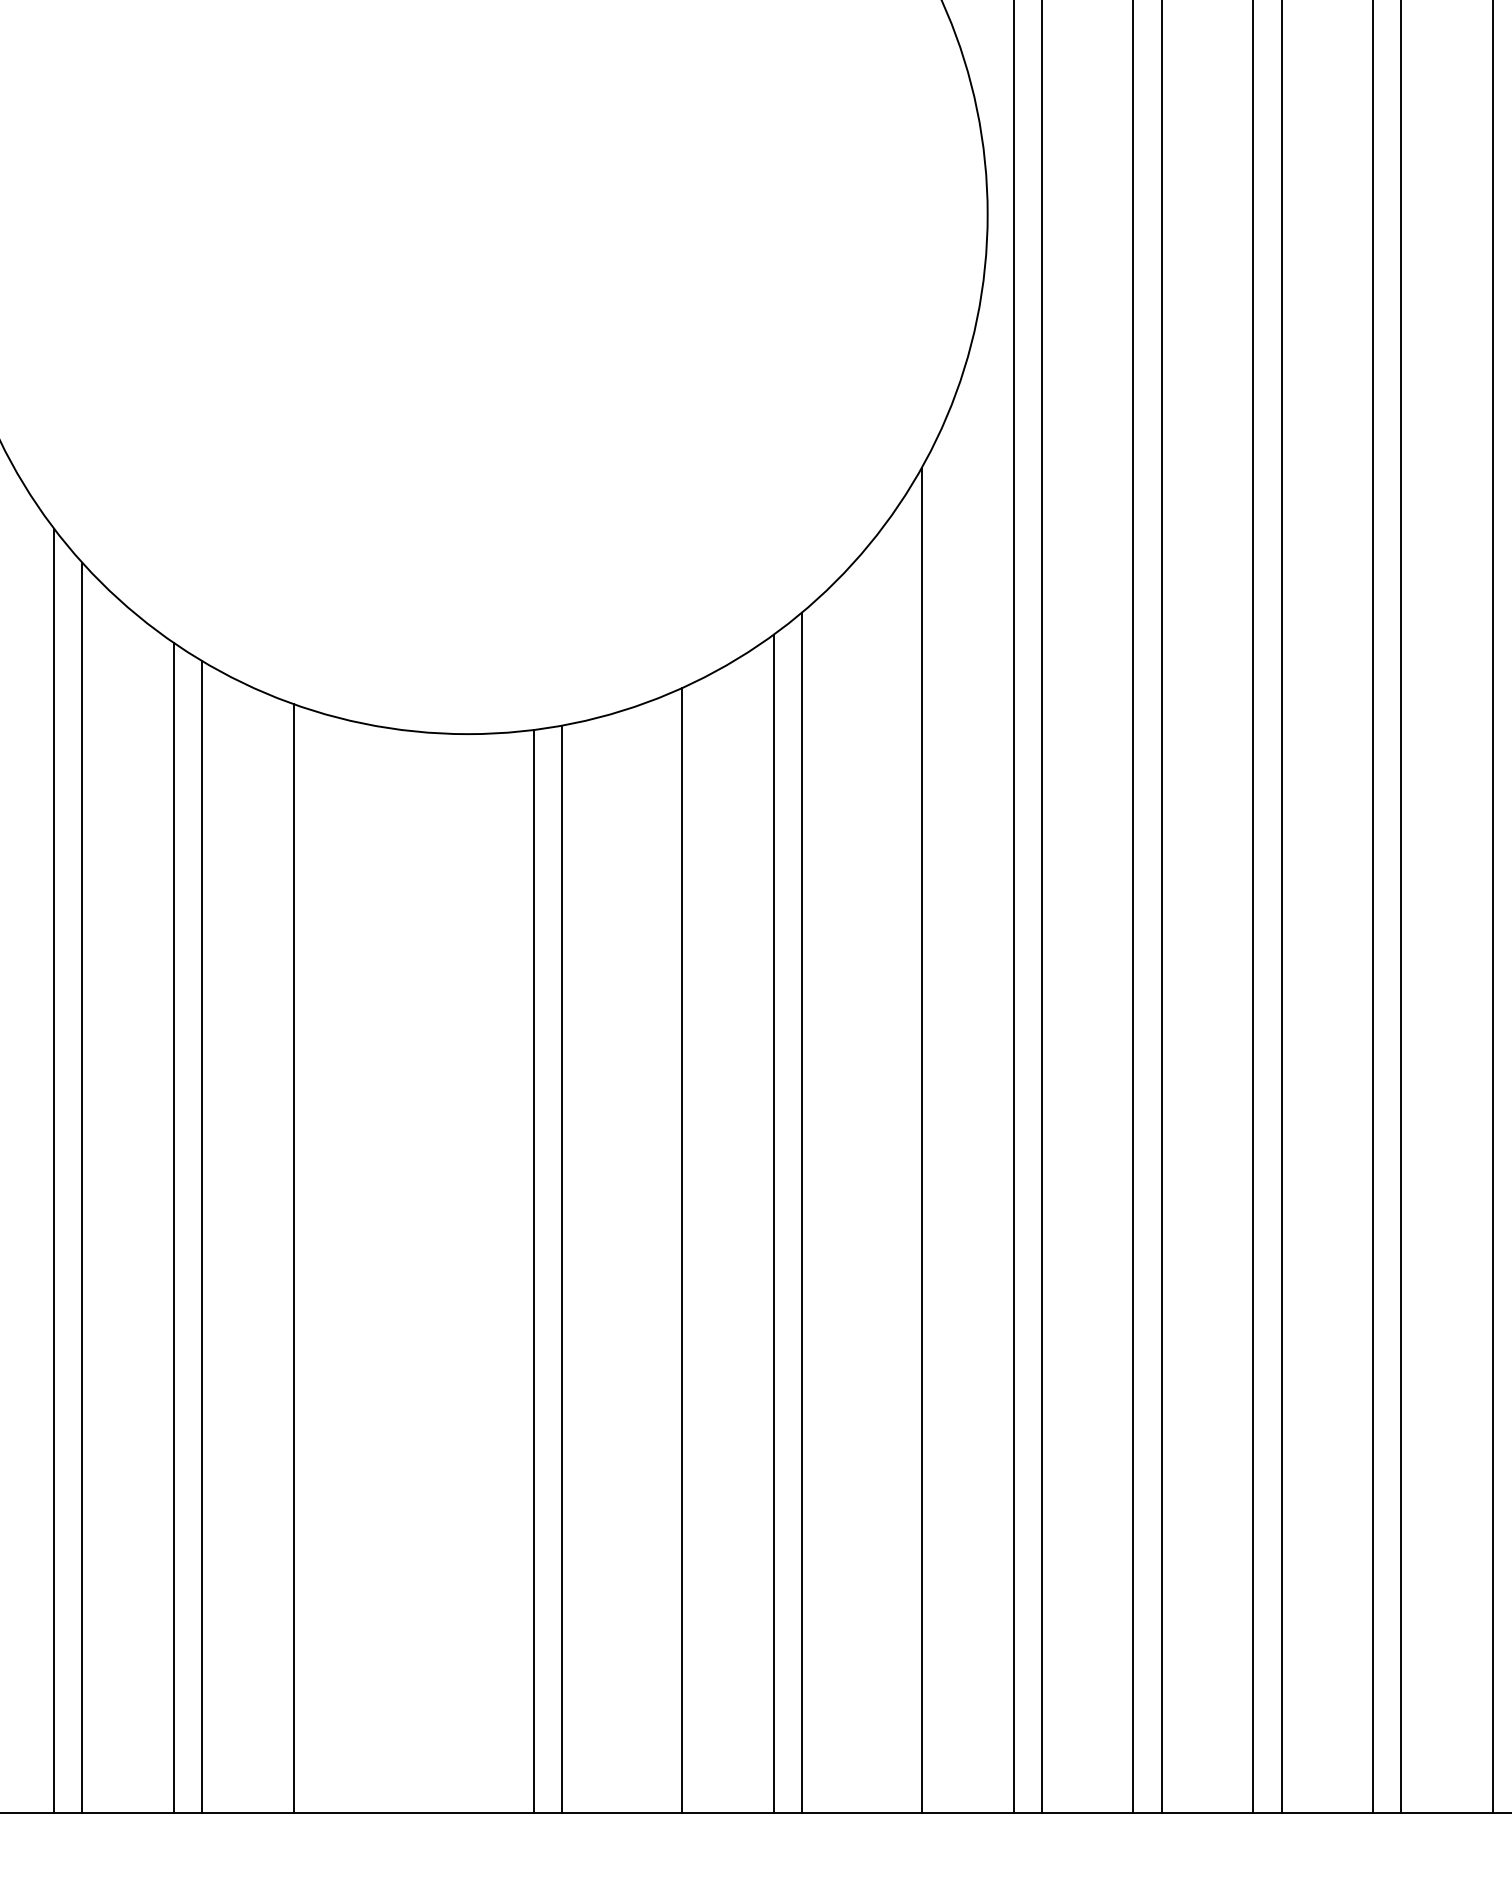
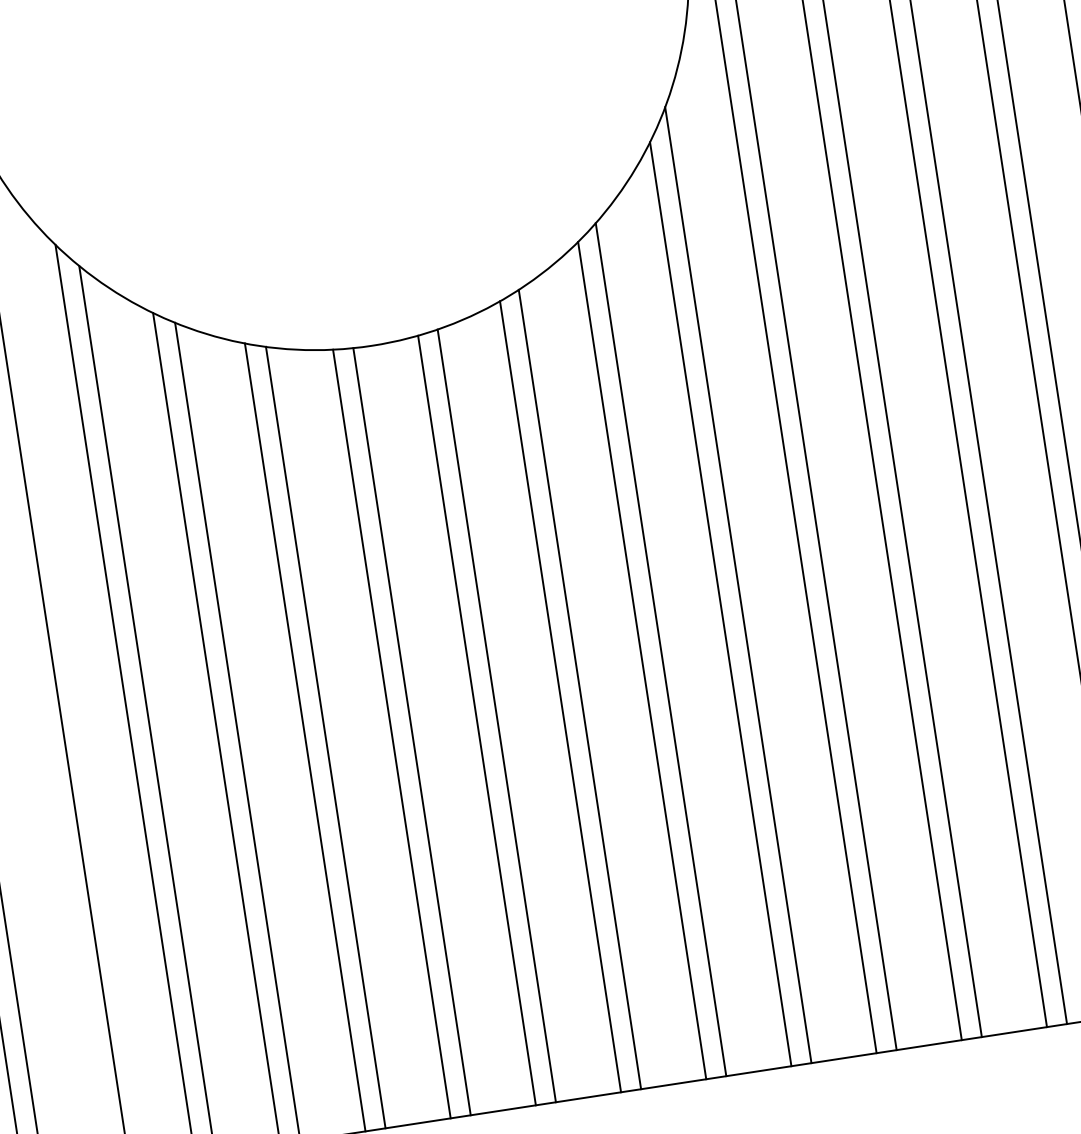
line: (893, 1162) -> (720, 603), added
line: (653, 1256) -> (560, 696), added
line: (322, 1263) -> (326, 737), added
line: (413, 1272) -> (391, 734), added
line: (442, 1273) -> (412, 731), added

